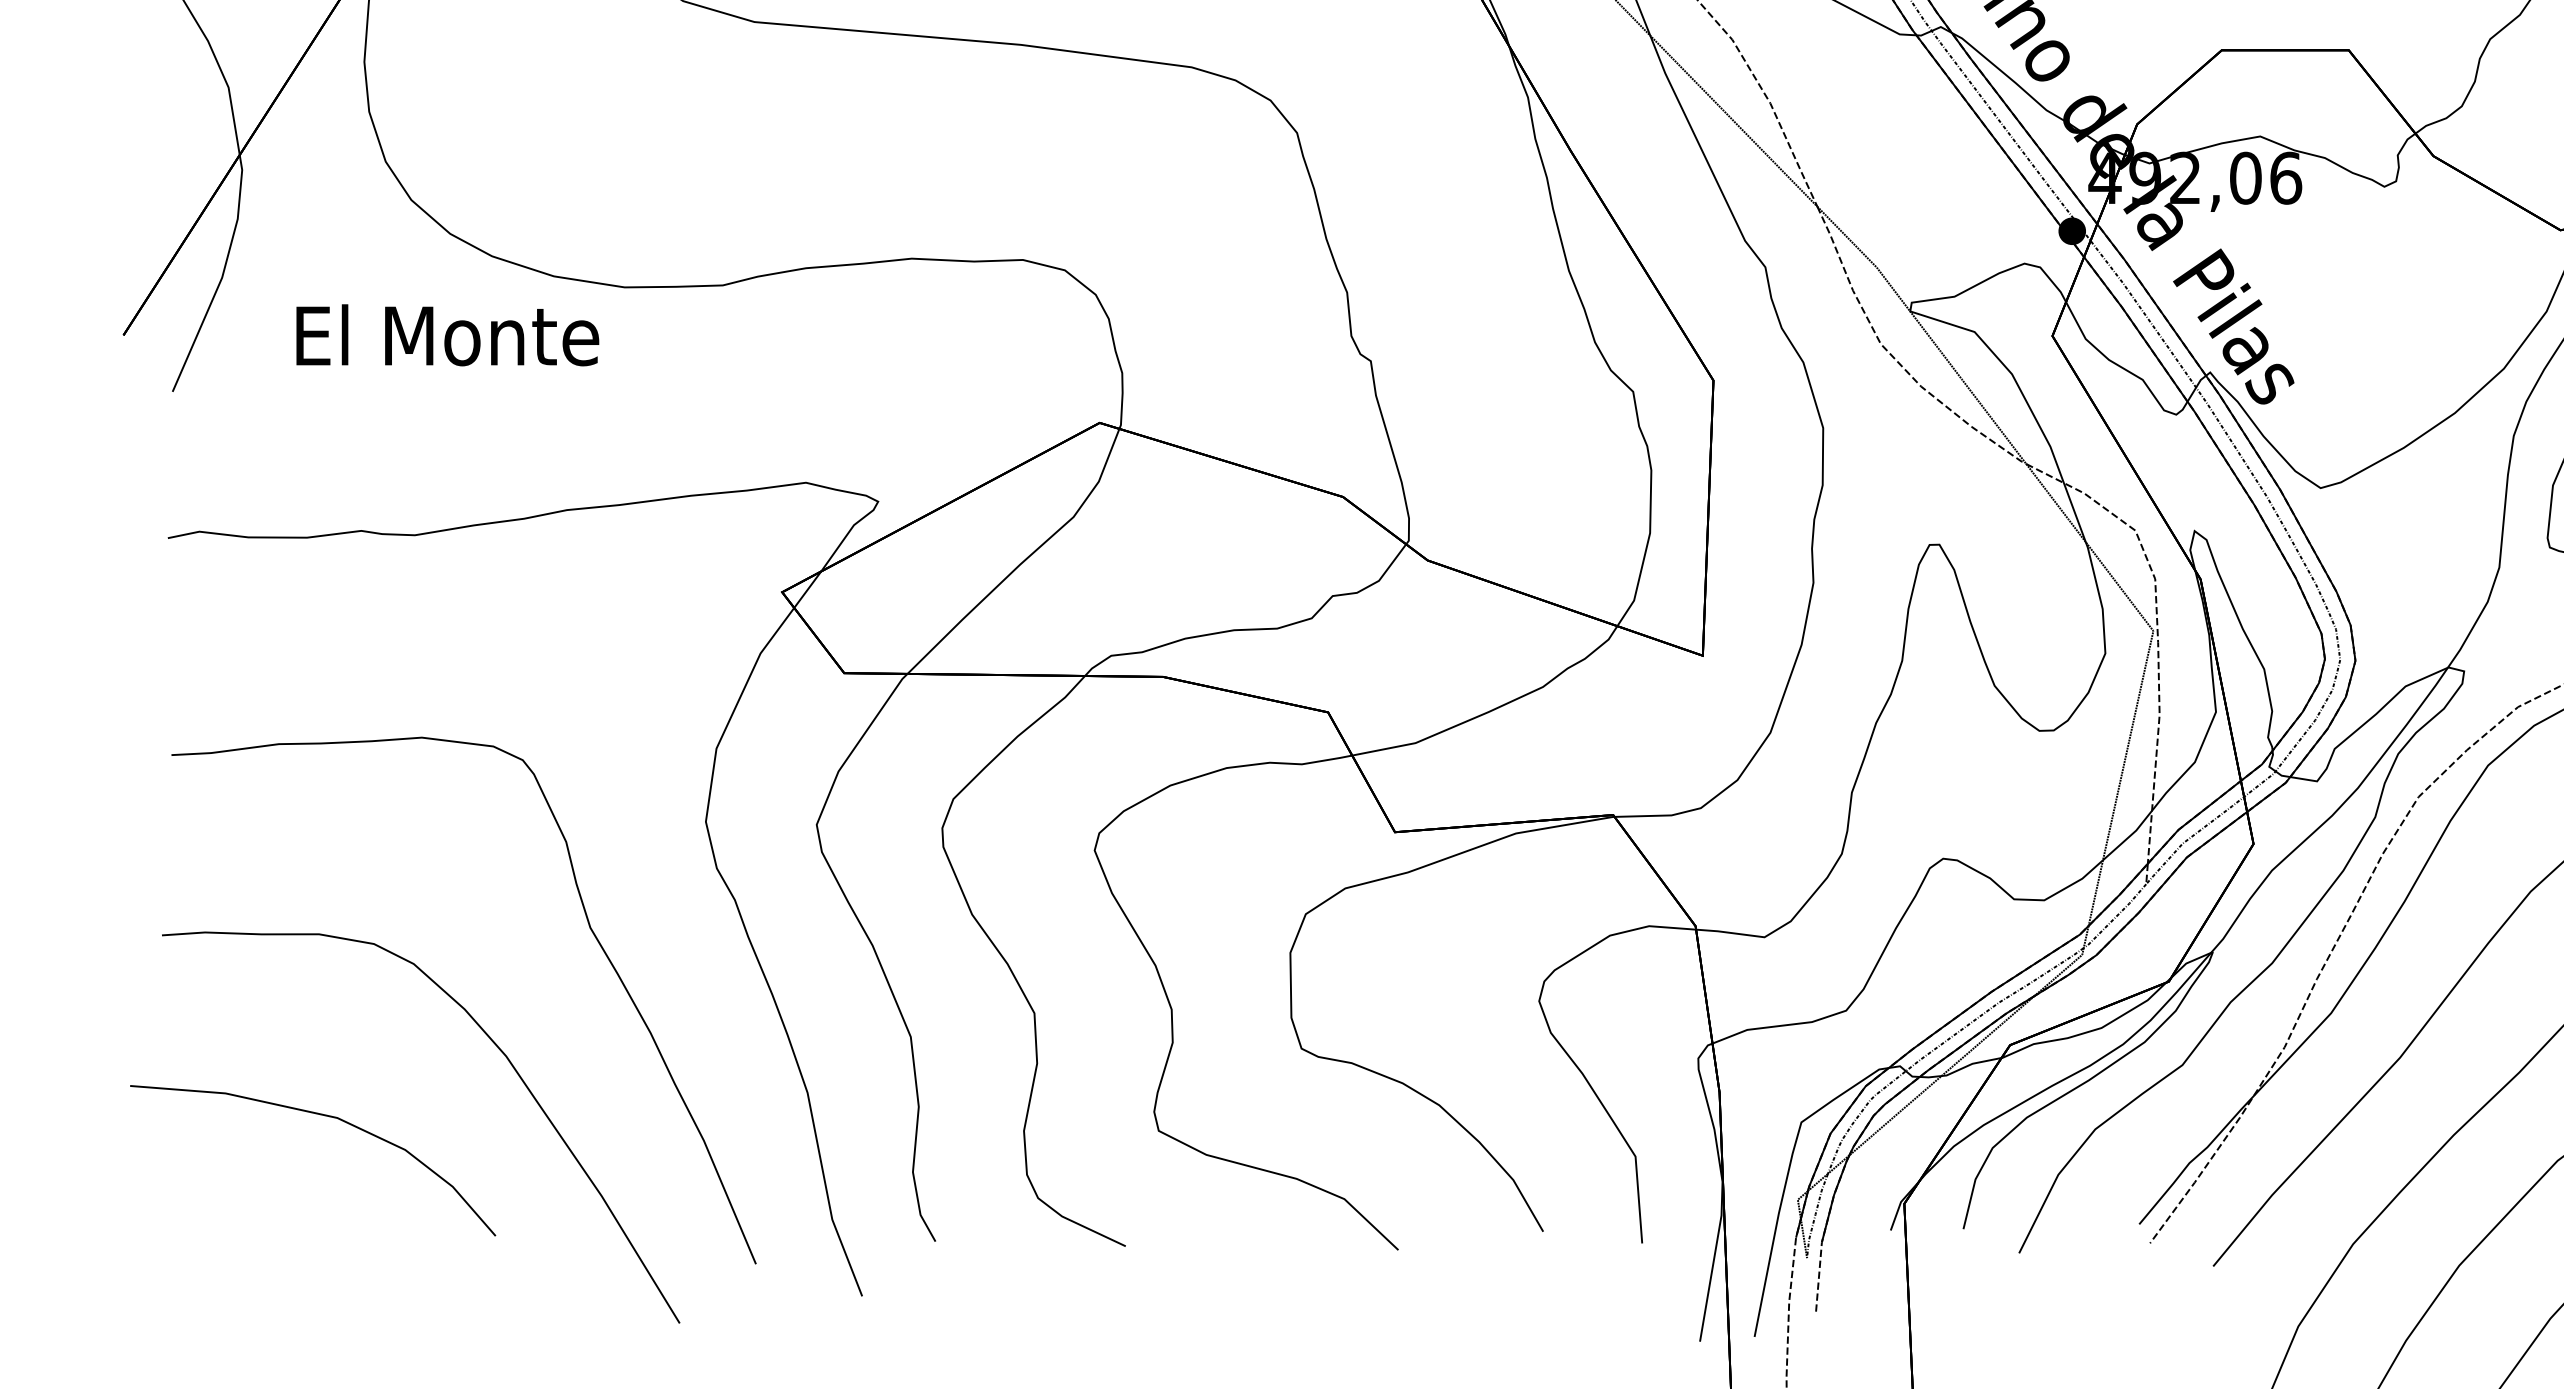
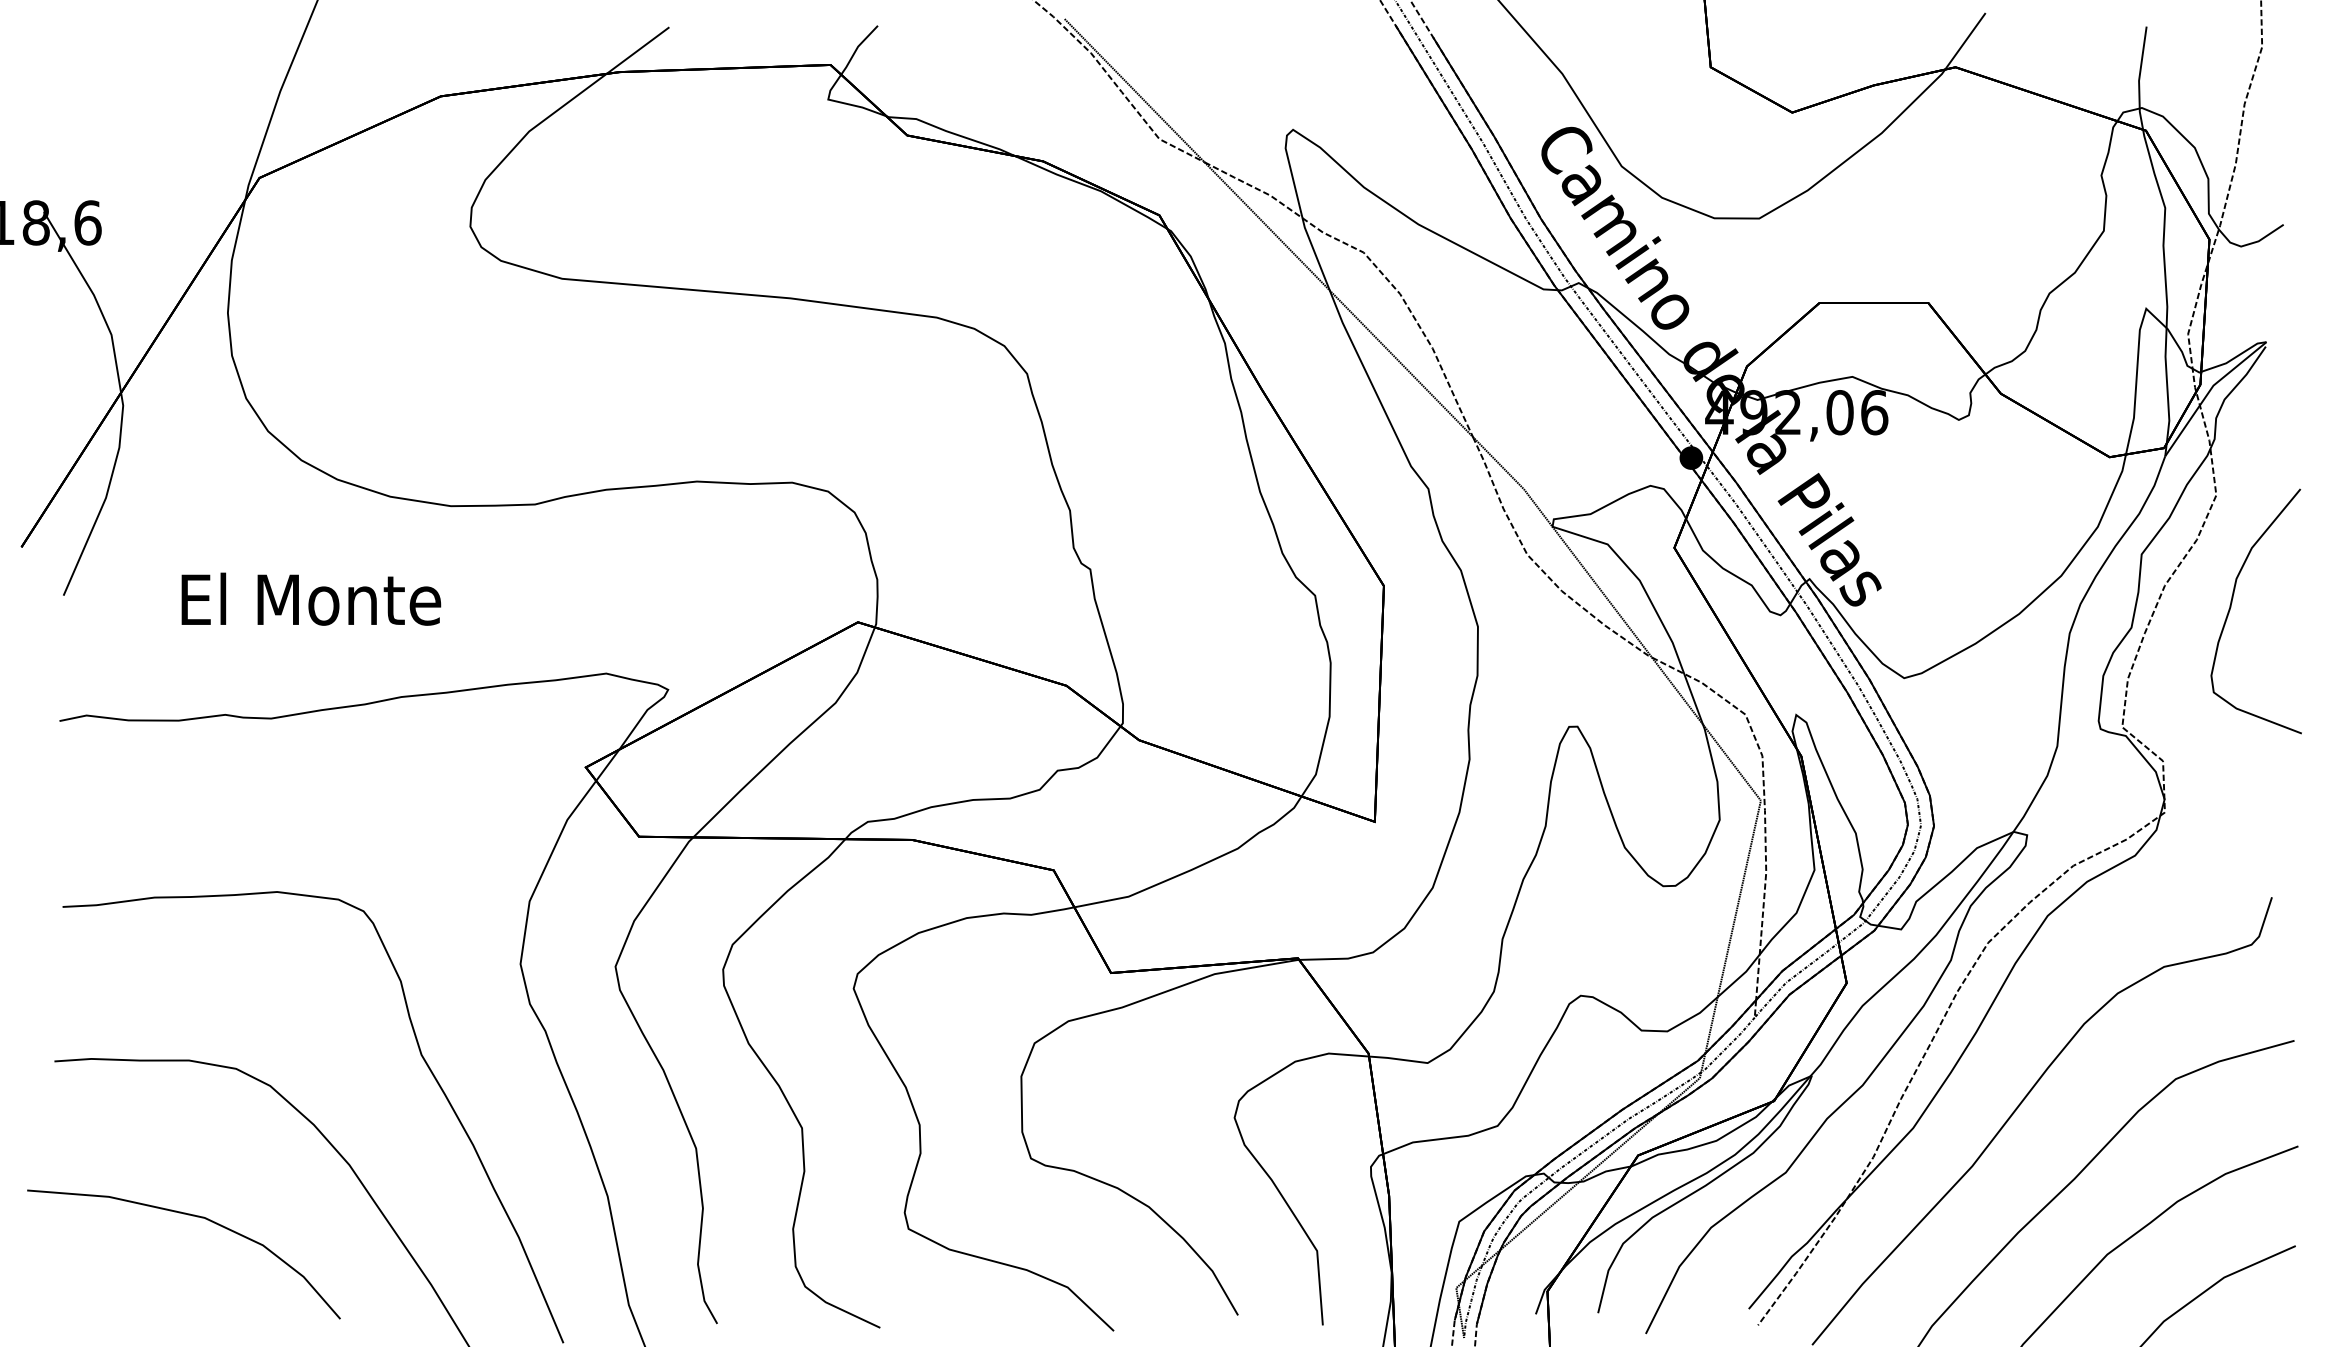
text: (447, 334) -> (311, 598), moved

